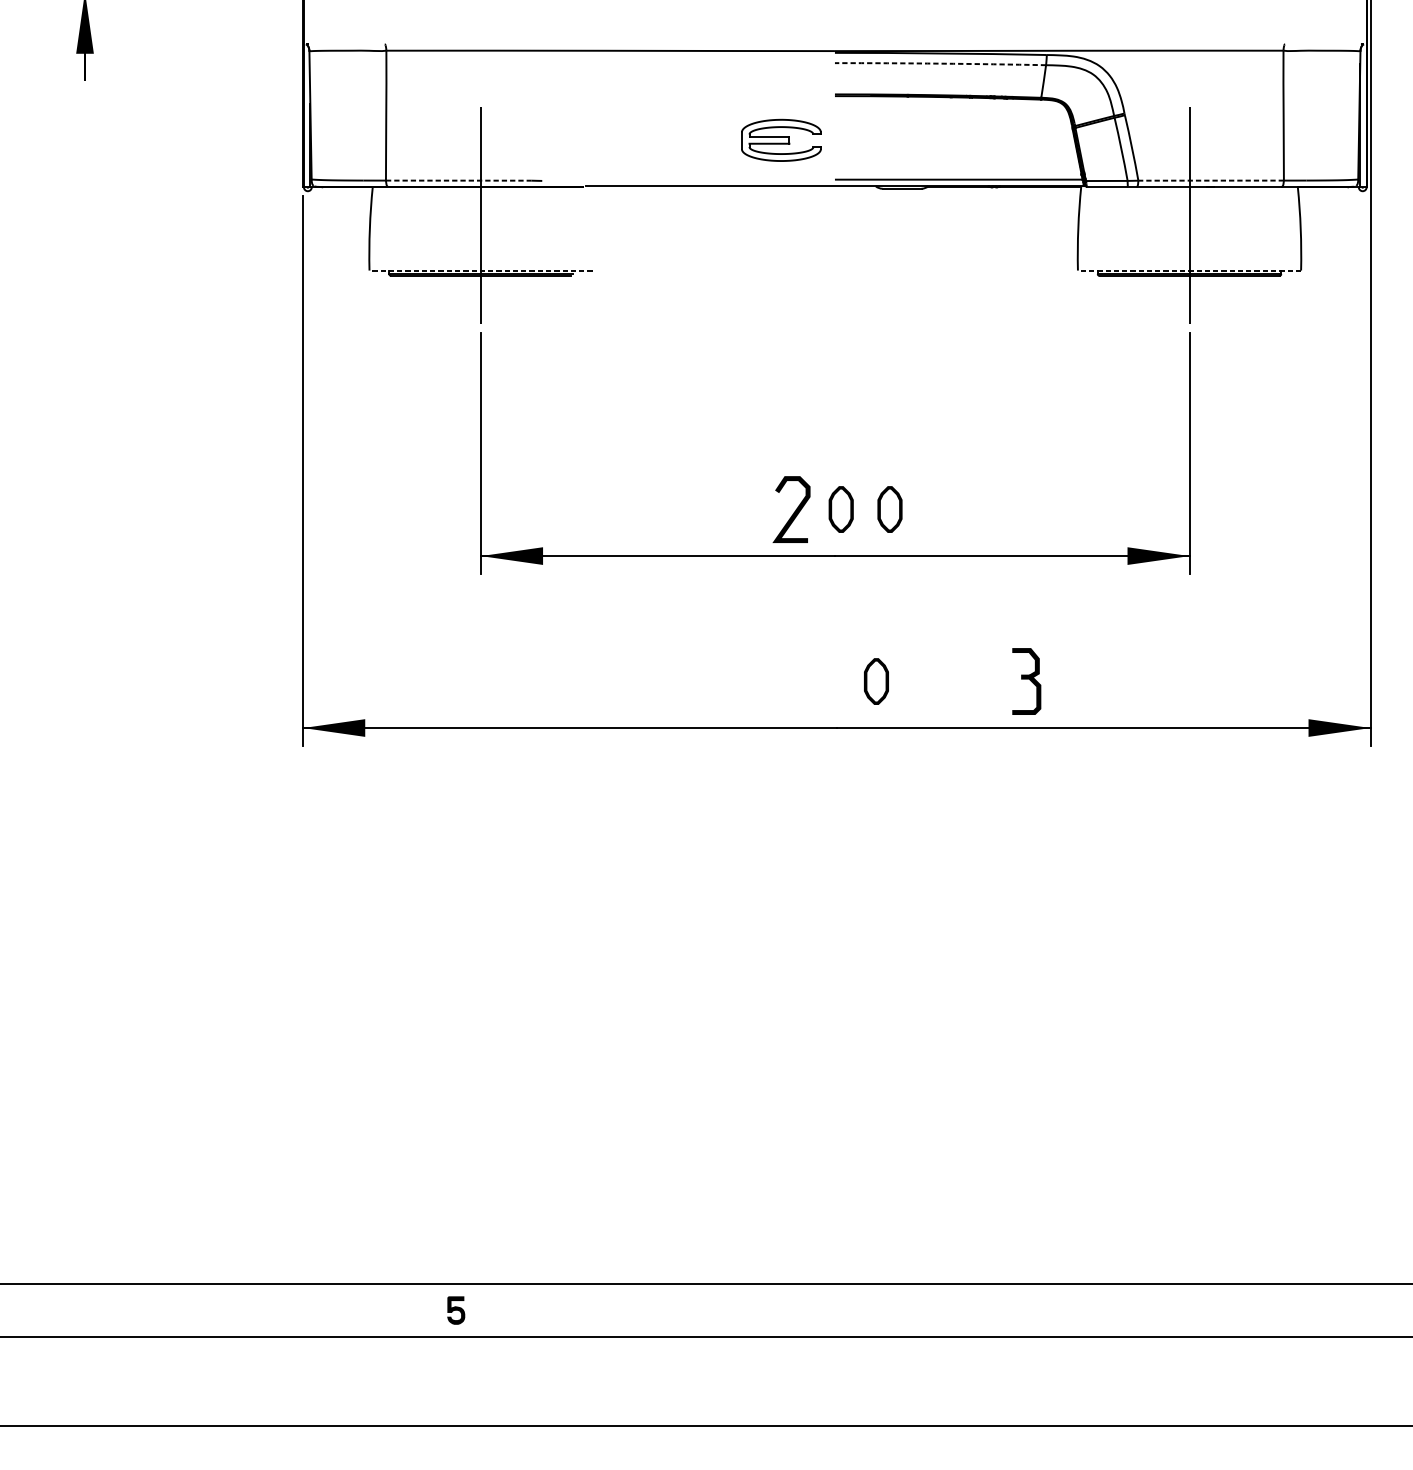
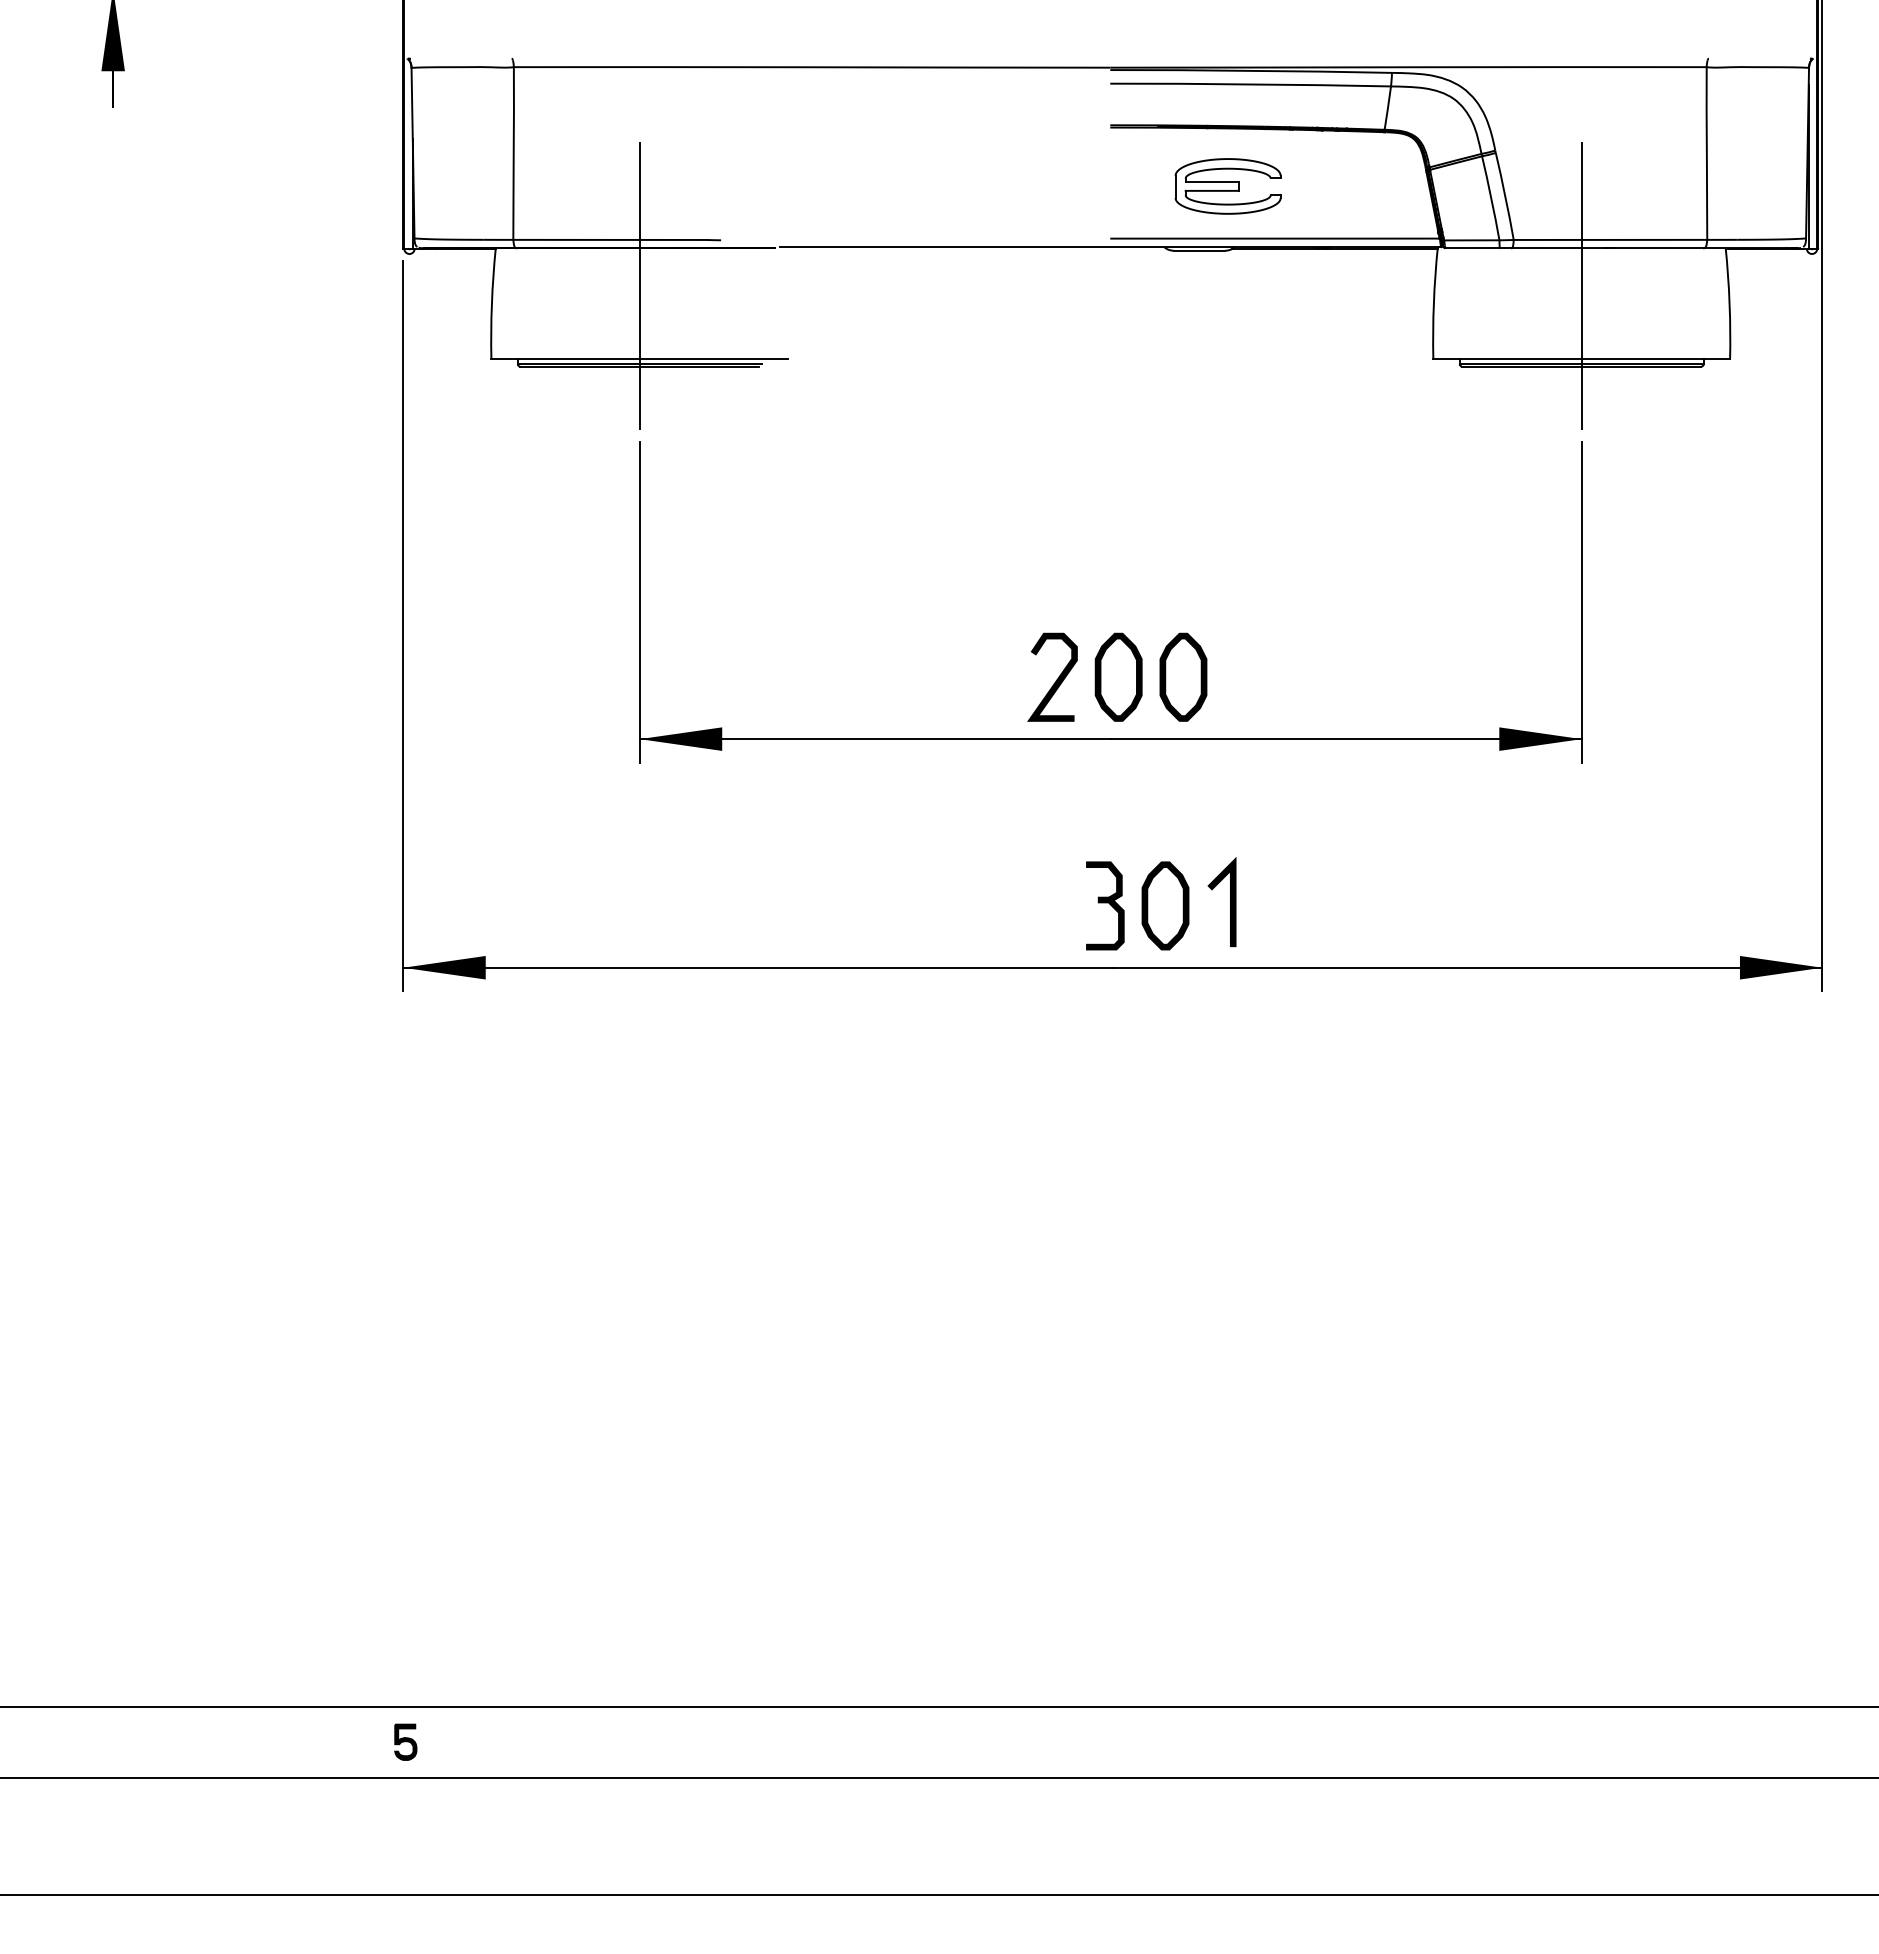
arc: (940, 63) -> (1250, 84), dashed -> solid
part: (780, 140) -> (1227, 186), moved
line: (459, 180) -> (610, 239), dashed -> solid
line: (1211, 180) -> (1610, 239), dashed -> solid
line: (480, 270) -> (639, 359), dashed -> solid
line: (1189, 270) -> (1581, 359), dashed -> solid
part: (841, 508) -> (1118, 676), size x1.43
part: (890, 508) -> (1183, 676), size x1.43
line: (925, 678) -> (1230, 902), added
part: (876, 681) -> (1165, 905), size x1.43
part: (1026, 681) -> (1105, 905), moved
part: (456, 1309) -> (405, 1741), moved

